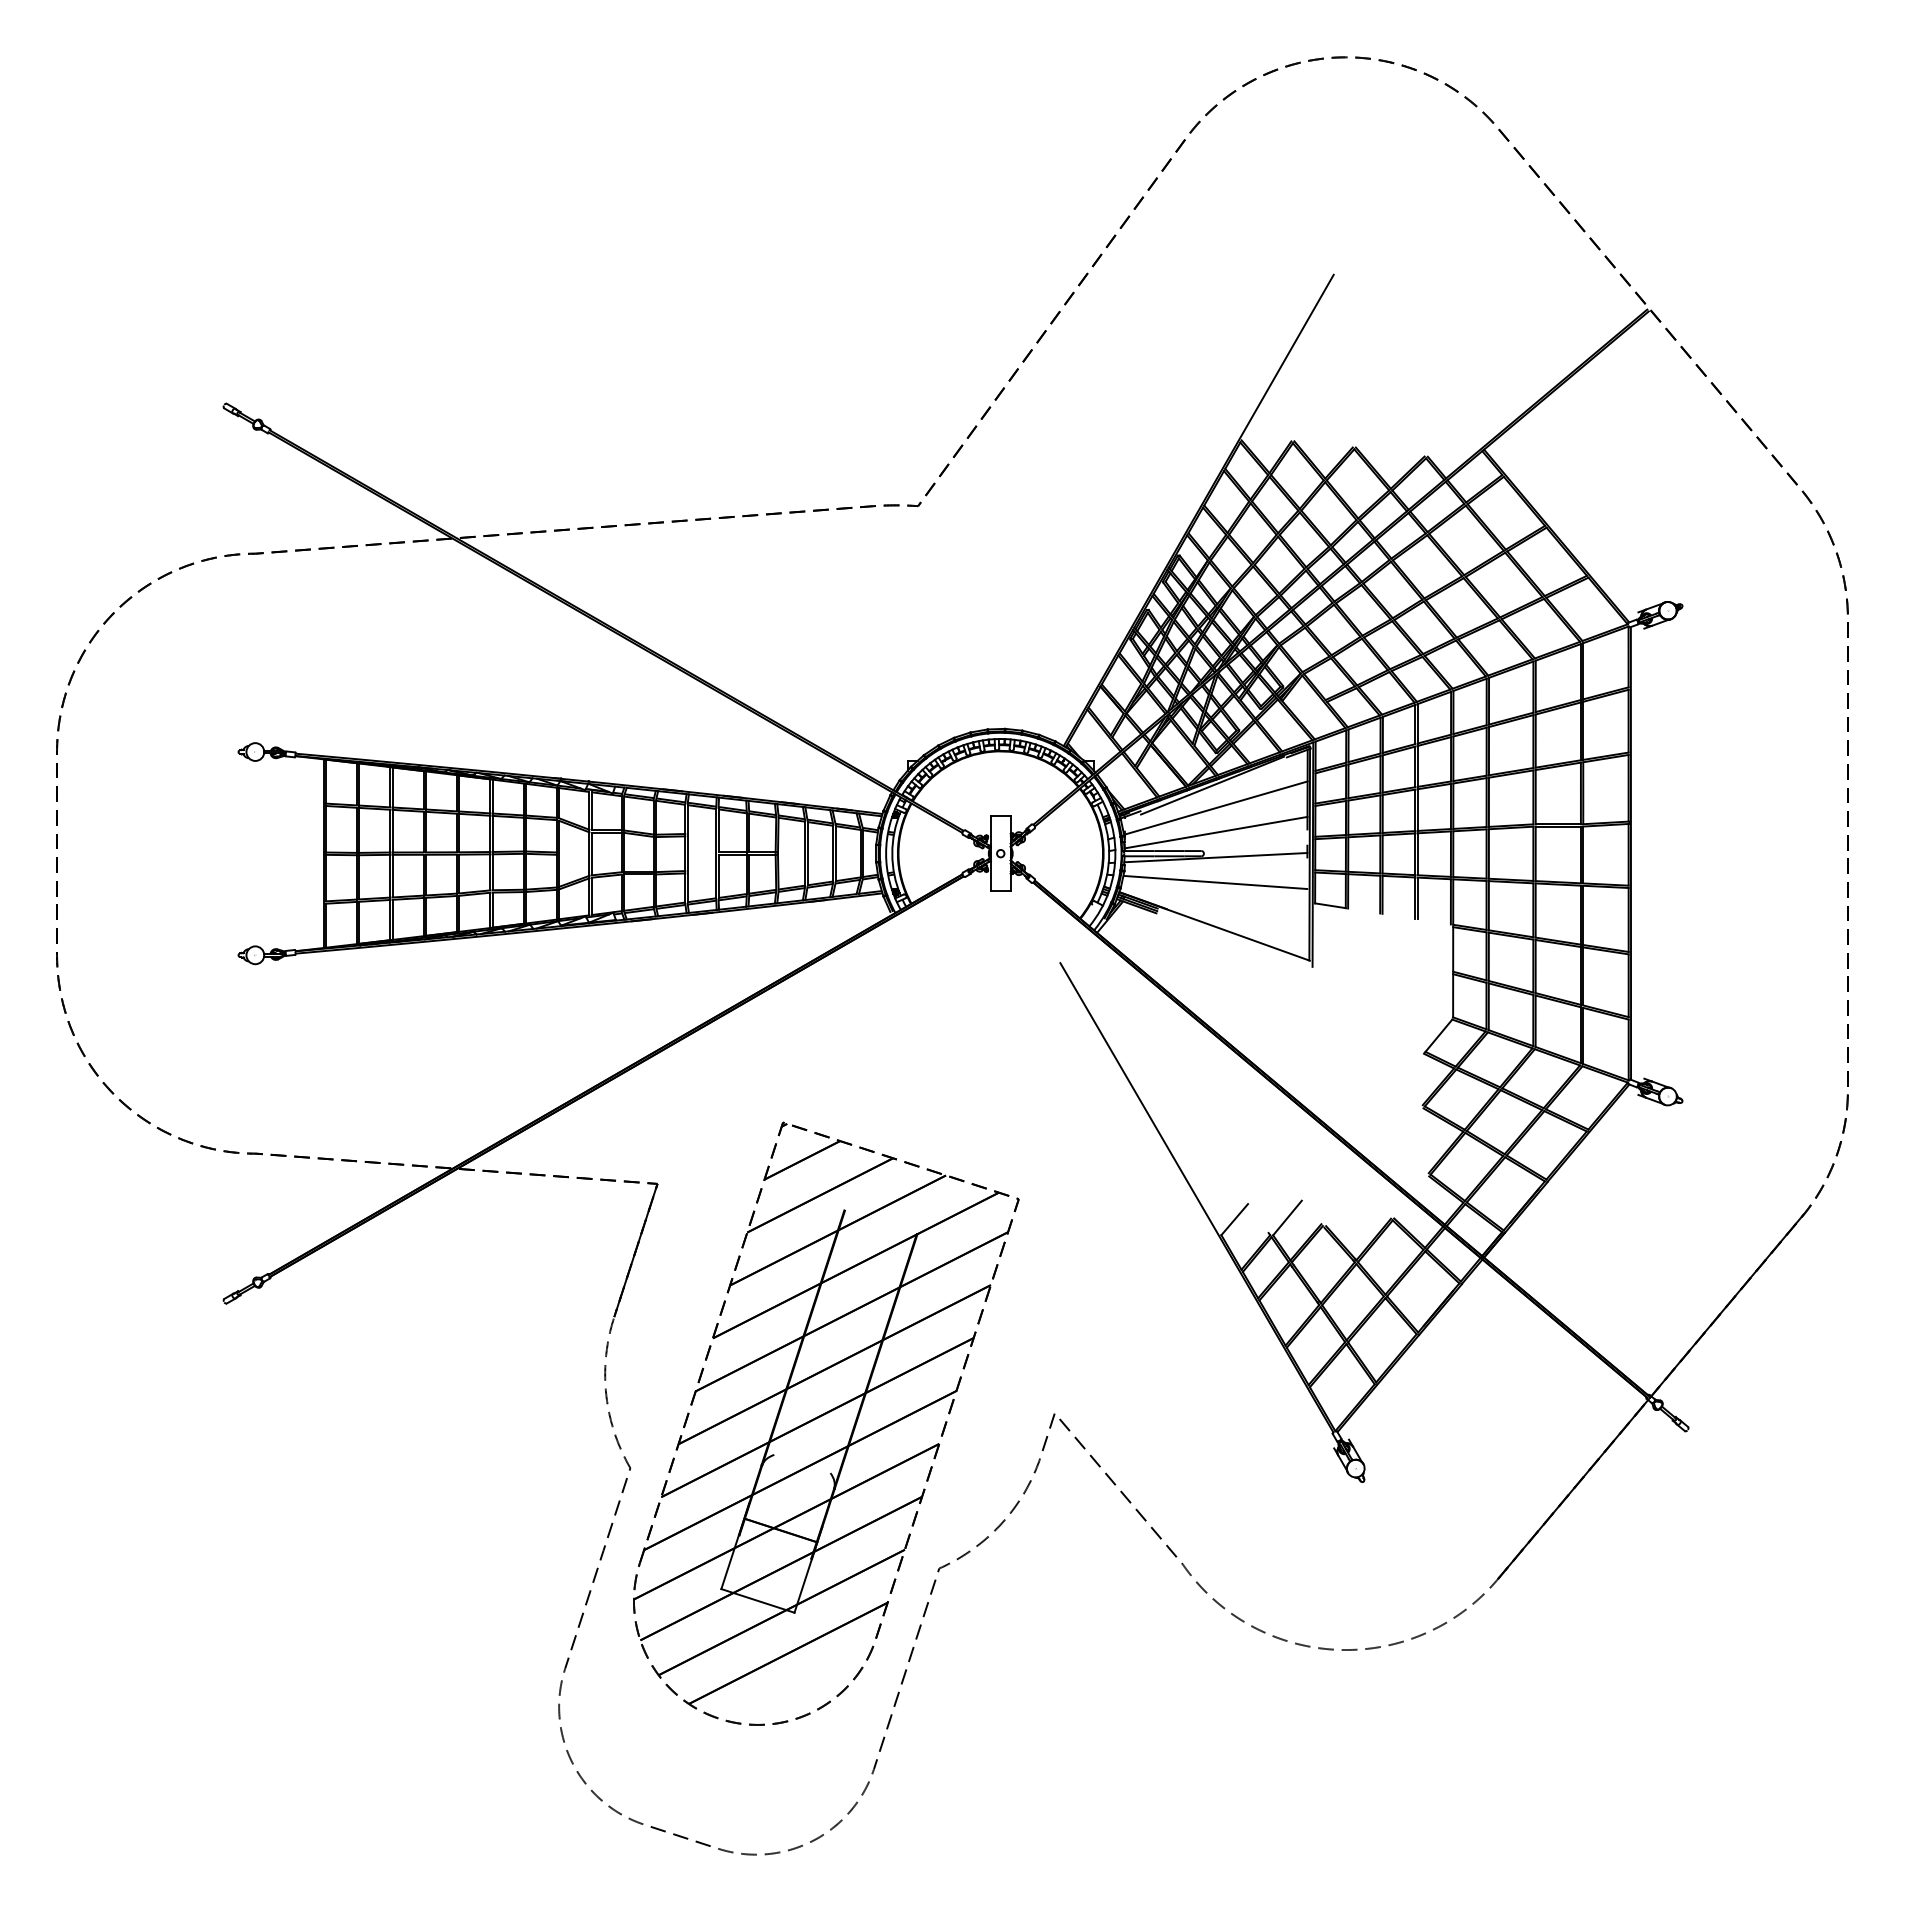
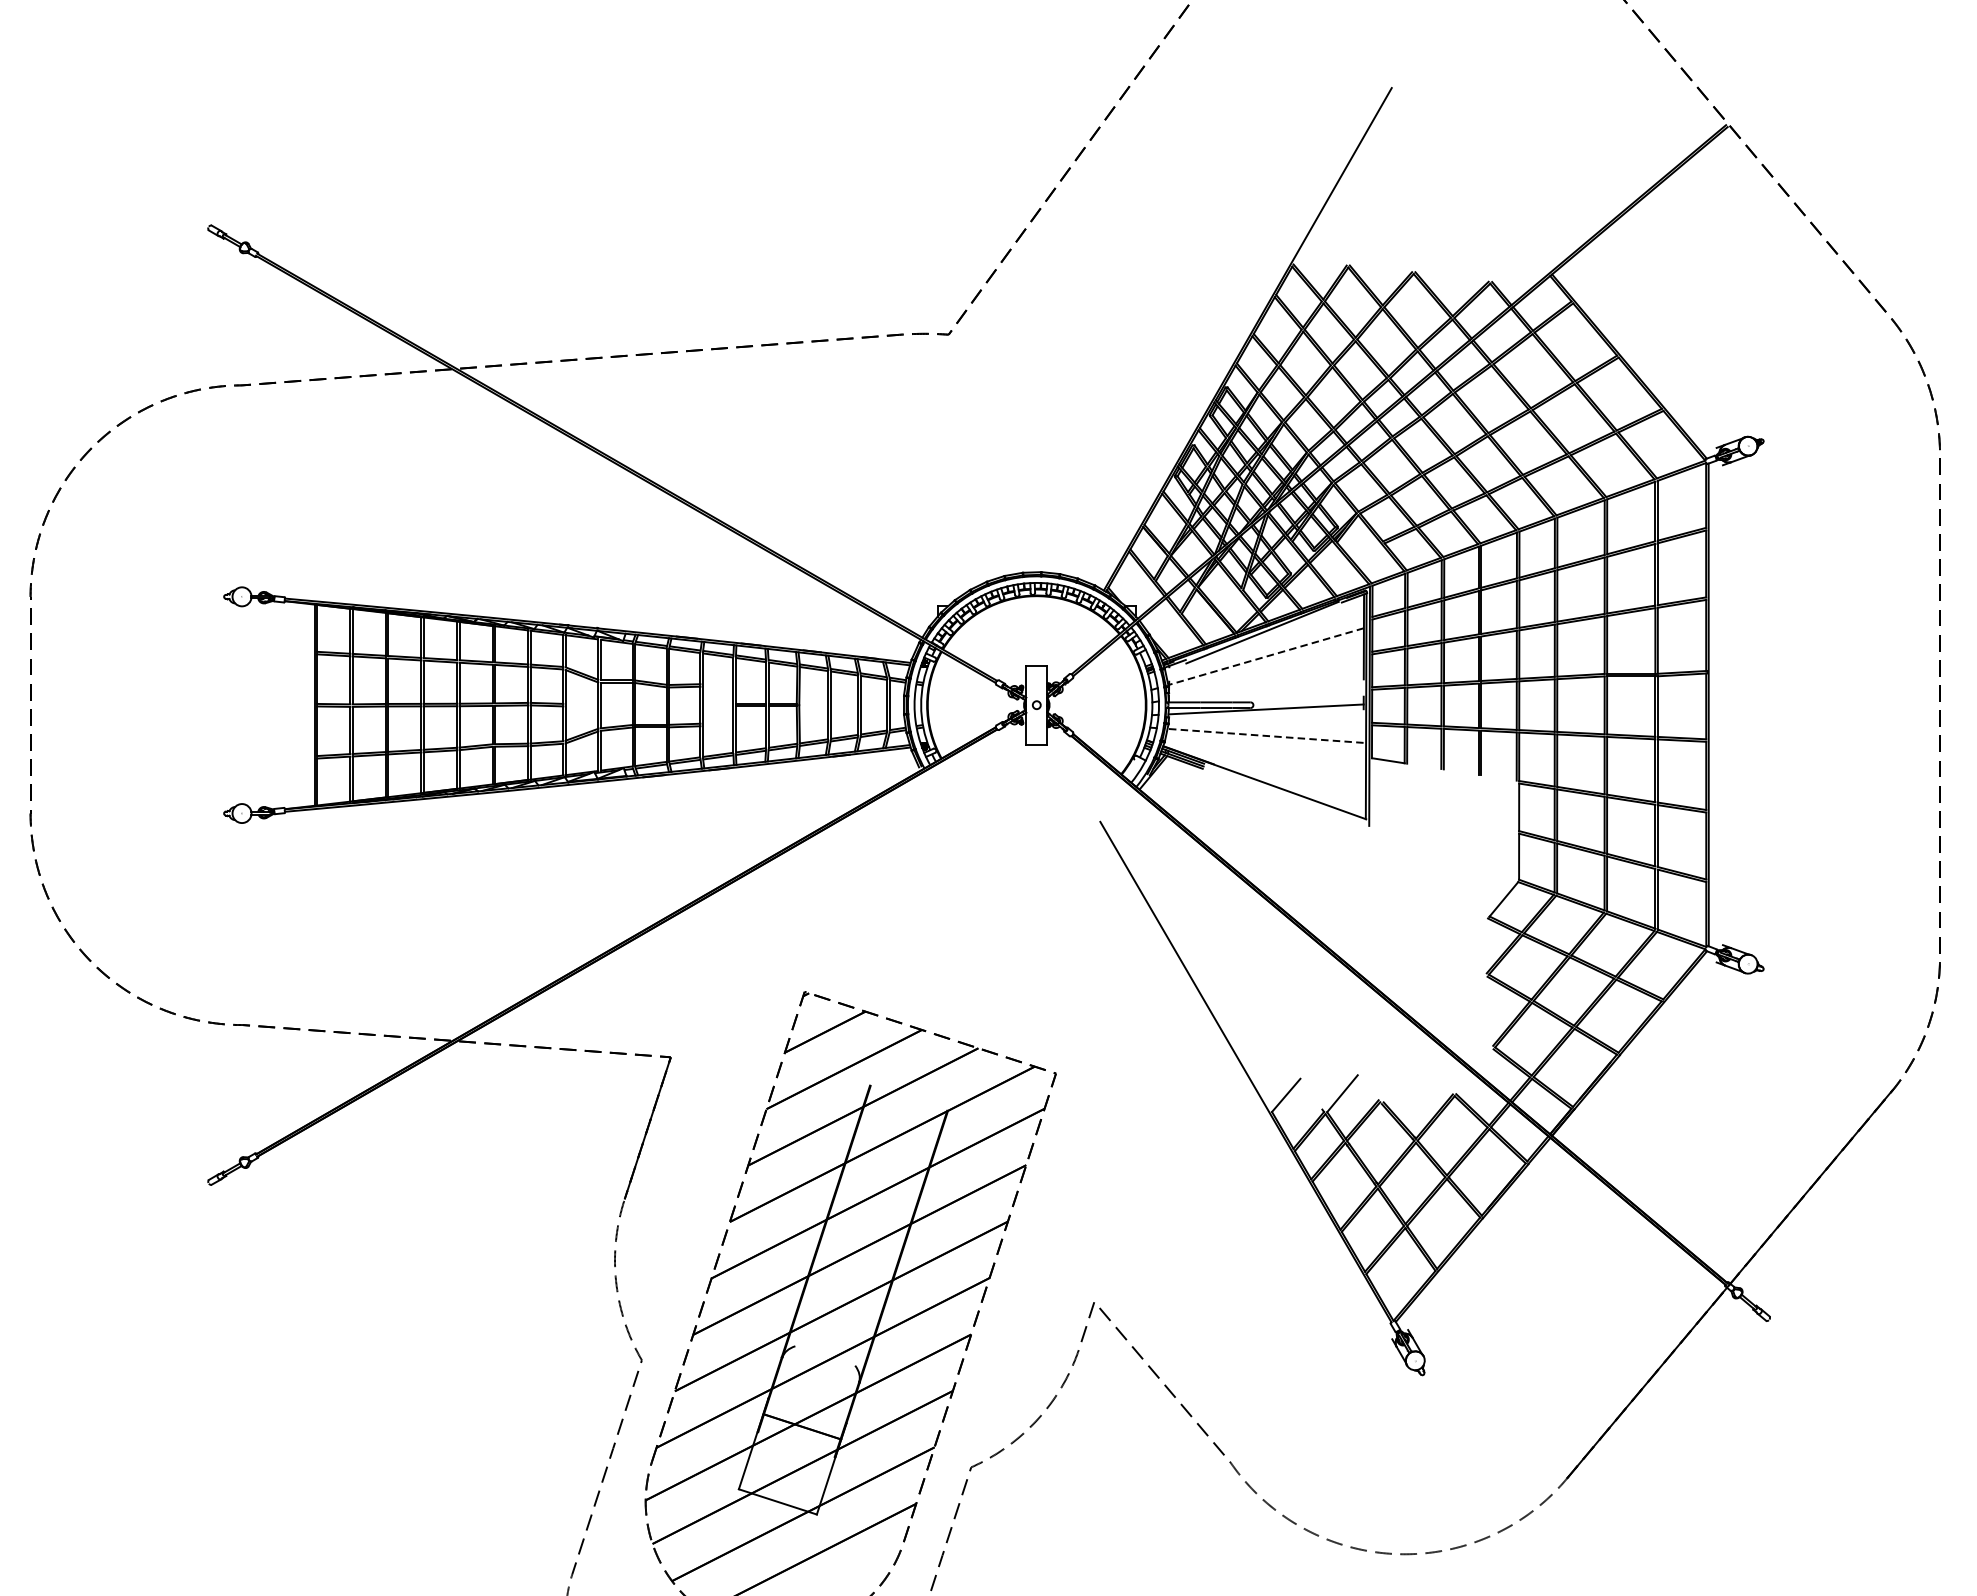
line: (1215, 808) -> (1265, 657), solid -> dashed
line: (1215, 832) -> (1265, 682), removed
line: (1215, 882) -> (1265, 735), solid -> dashed

